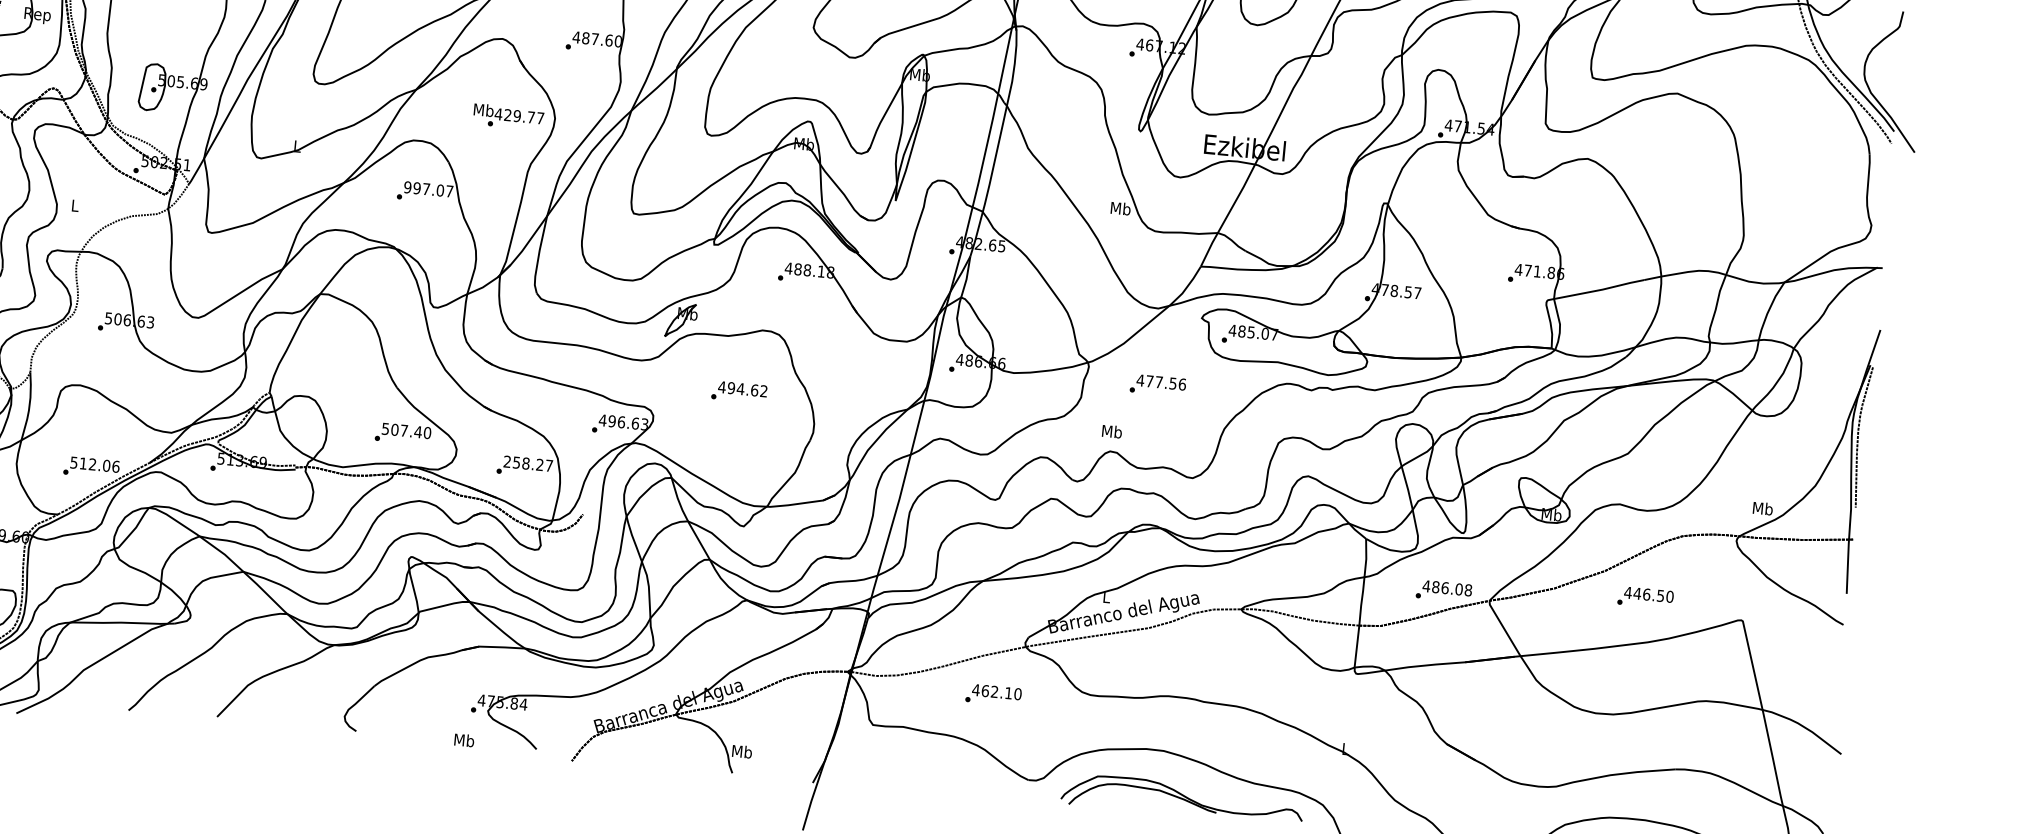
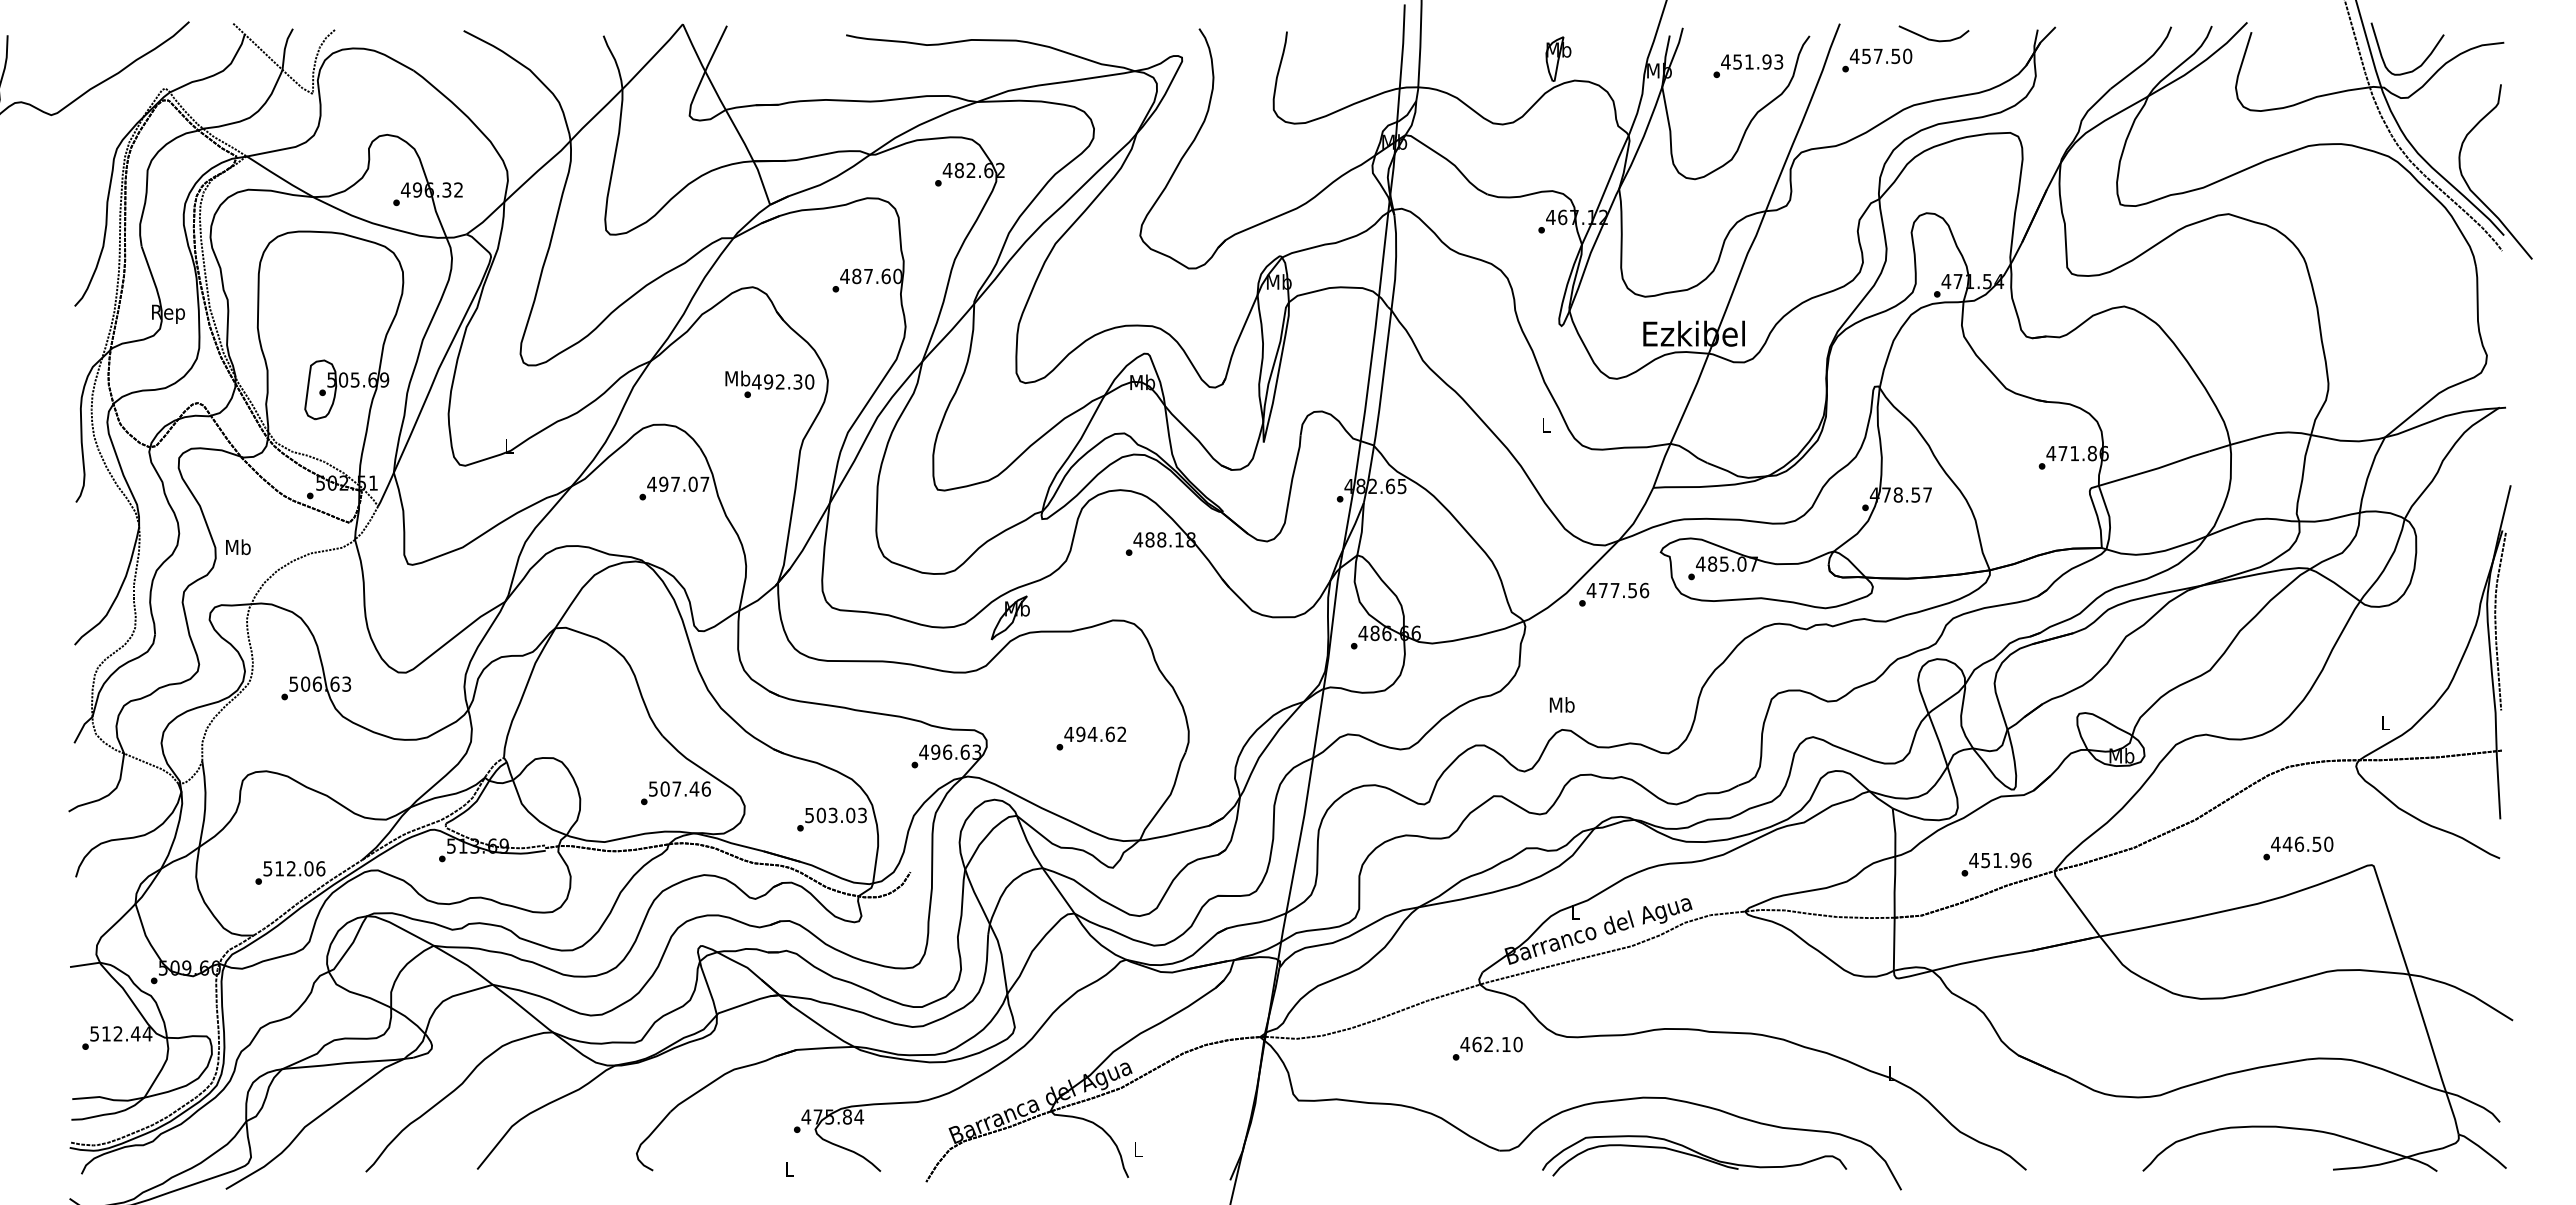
text: (524, 116) -> (789, 381), 429.77 -> 492.30
text: (407, 186) -> (651, 483), 997.07 -> 497.07
text: (75, 205) -> (238, 547), L -> Mb
text: (1120, 208) -> (1545, 424), Mb -> L
text: (1158, 385) -> (1614, 594), moved
text: (738, 392) -> (1090, 738), moved
text: (426, 432) -> (705, 788), 507.40 -> 507.46
text: (527, 463) -> (835, 815), 258.27 -> 503.03
text: (1763, 508) -> (2385, 722), Mb -> L
text: (1452, 588) -> (2006, 860), 486.08 -> 451.96
text: (1645, 597) -> (2298, 848), moved
text: (993, 694) -> (1487, 1048), moved
text: (464, 740) -> (789, 1168), Mb -> L
text: (741, 751) -> (1137, 1149), Mb -> L

